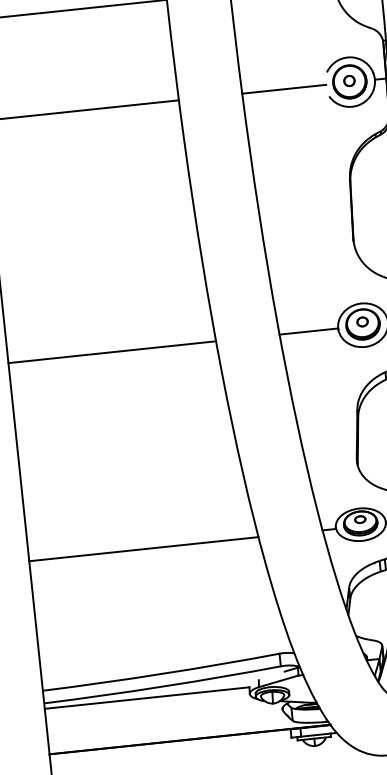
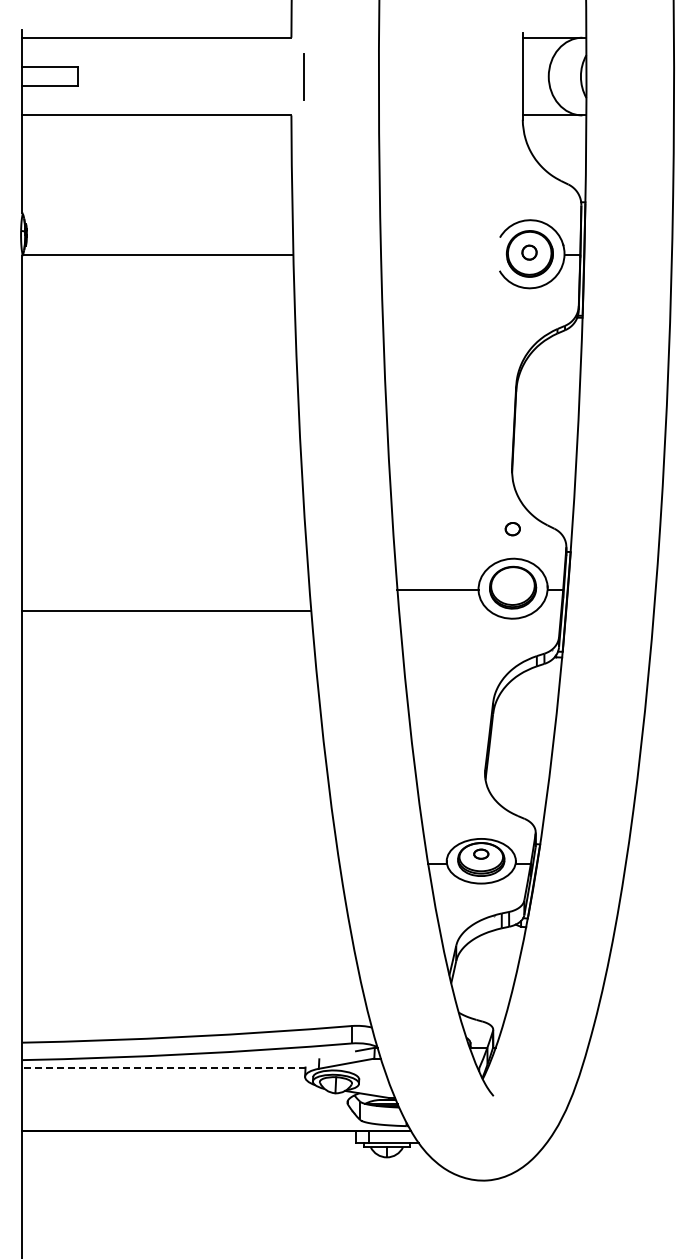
line: (284, 89) -> (439, 254), removed
part: (362, 322) -> (512, 529), moved
line: (111, 352) -> (165, 610), moved
line: (143, 549) -> (180, 863), removed
line: (147, 697) -> (164, 1067), solid -> dashed

